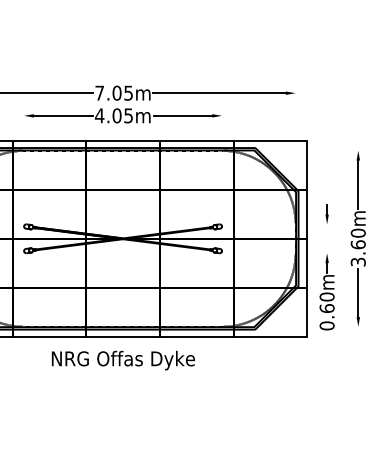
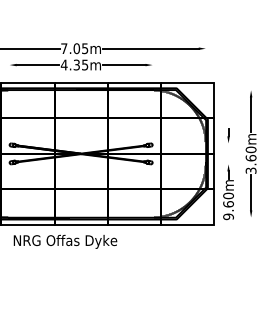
text: (116, 115) -> (76, 64), 4.05m -> 4.35m
text: (326, 325) -> (228, 216), 0.60m -> 9.60m
text: (123, 360) -> (65, 241), moved

